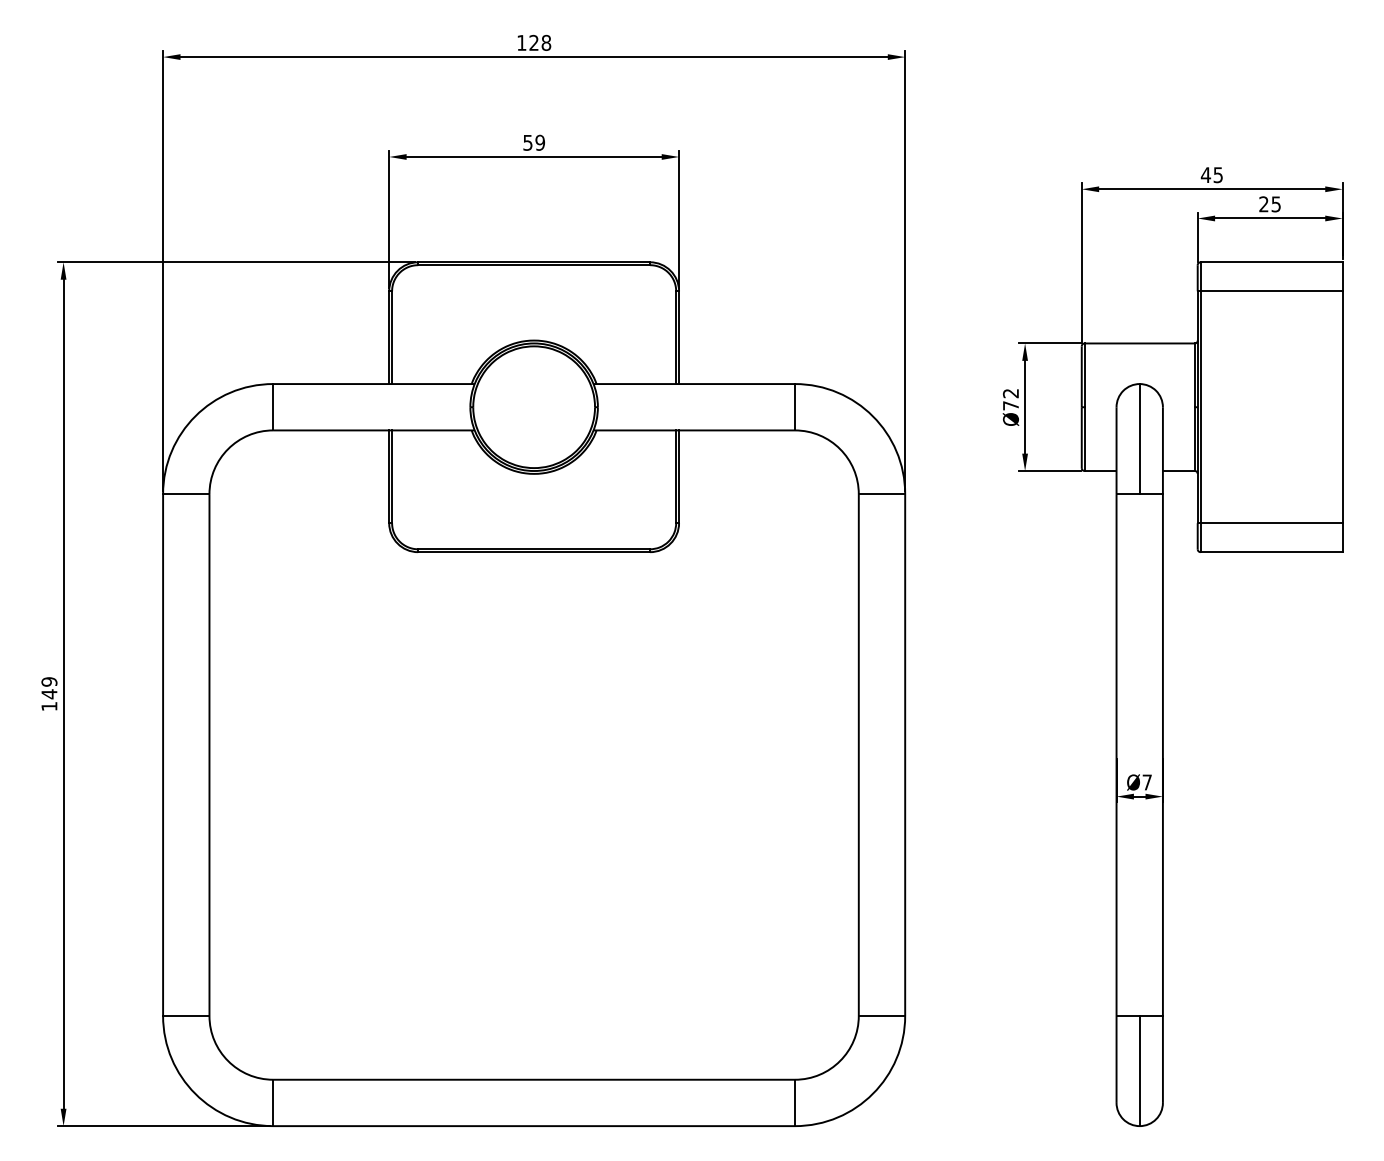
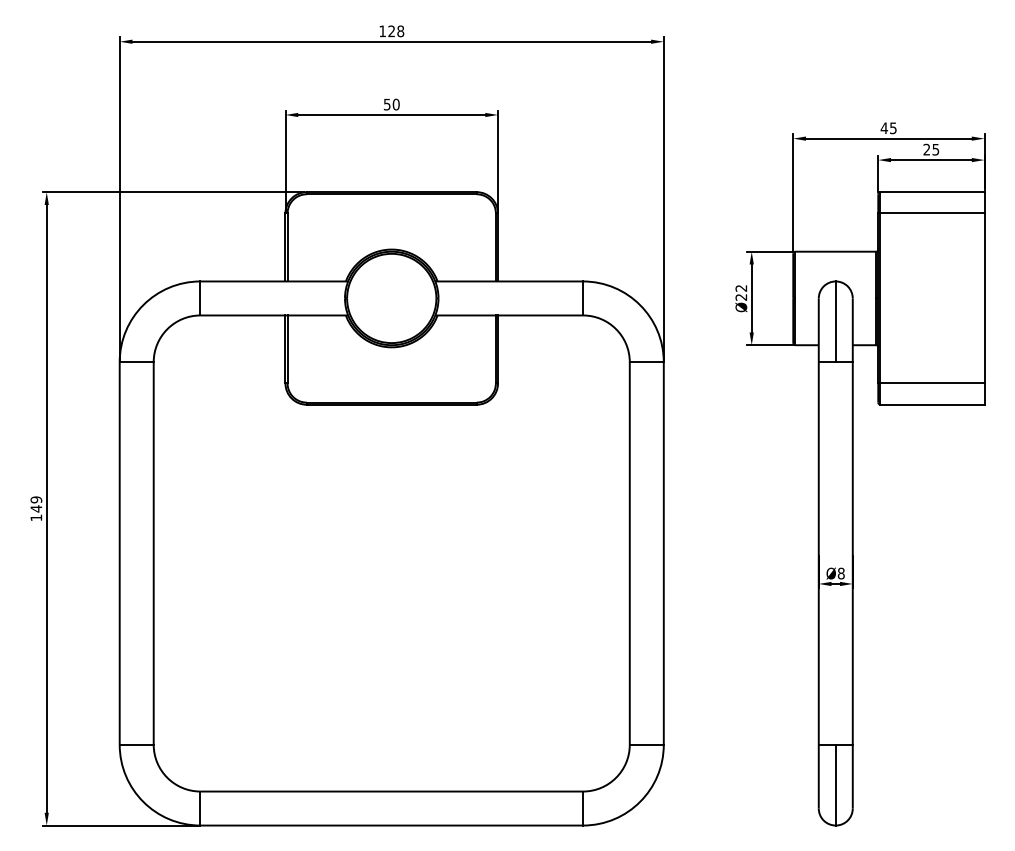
text: (539, 142) -> (395, 104), 59 -> 50
text: (1011, 405) -> (741, 297), Ø72 -> Ø22
text: (1146, 782) -> (840, 573), Ø7 -> Ø8

